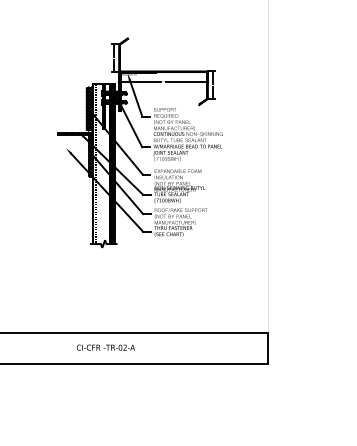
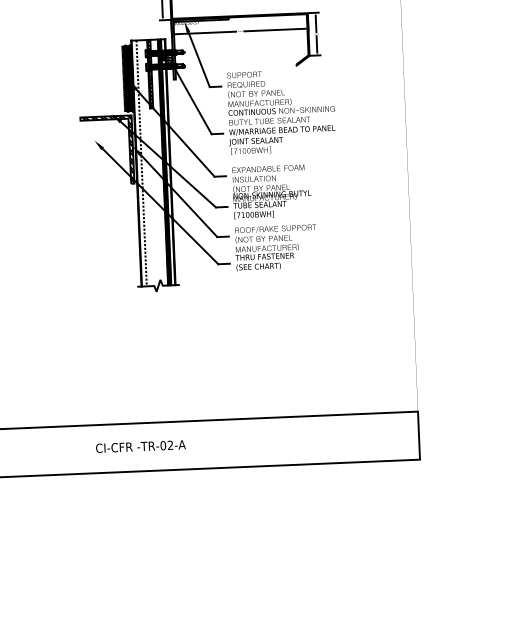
text: (105, 347) -> (140, 446), moved

